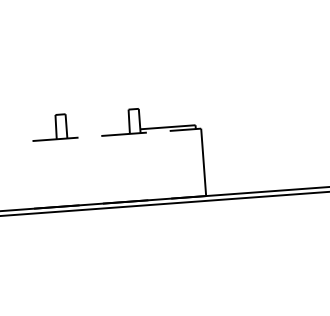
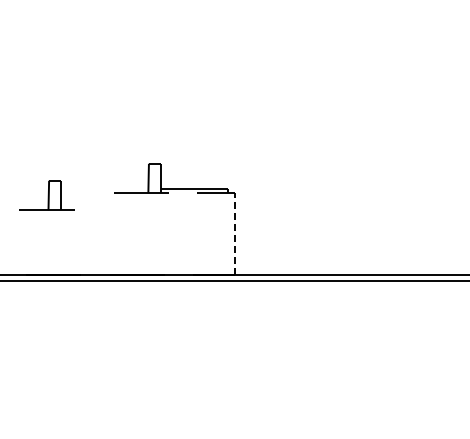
part: (54, 127) -> (46, 195), moved
line: (203, 162) -> (234, 234), solid -> dashed

